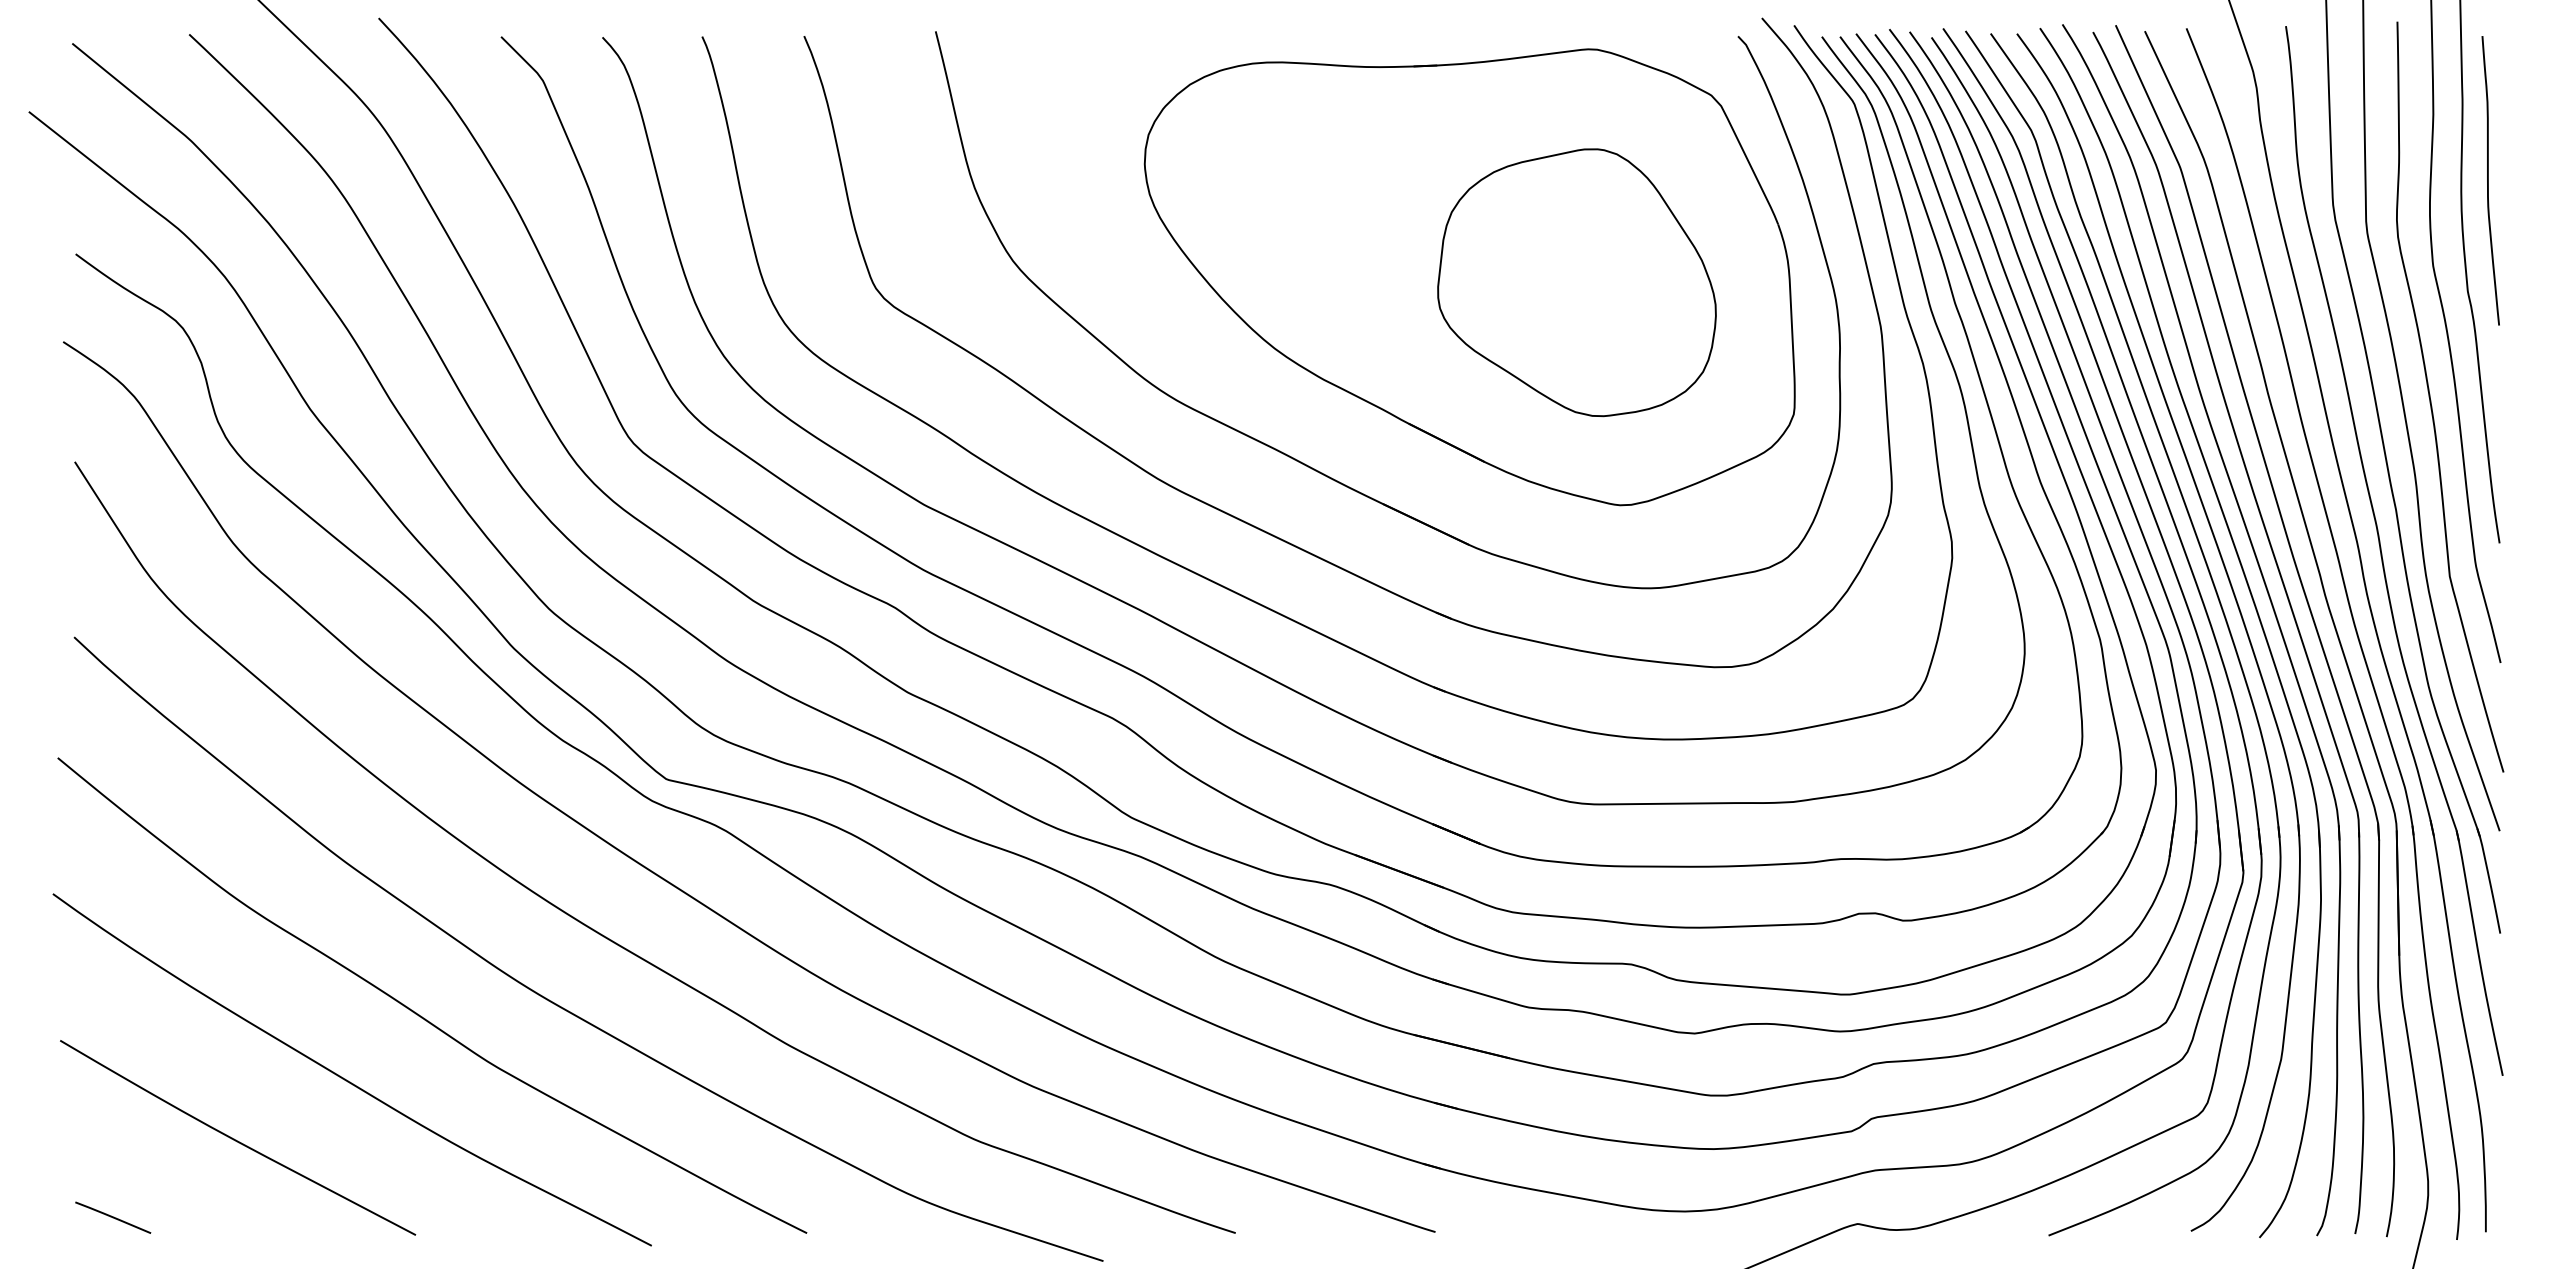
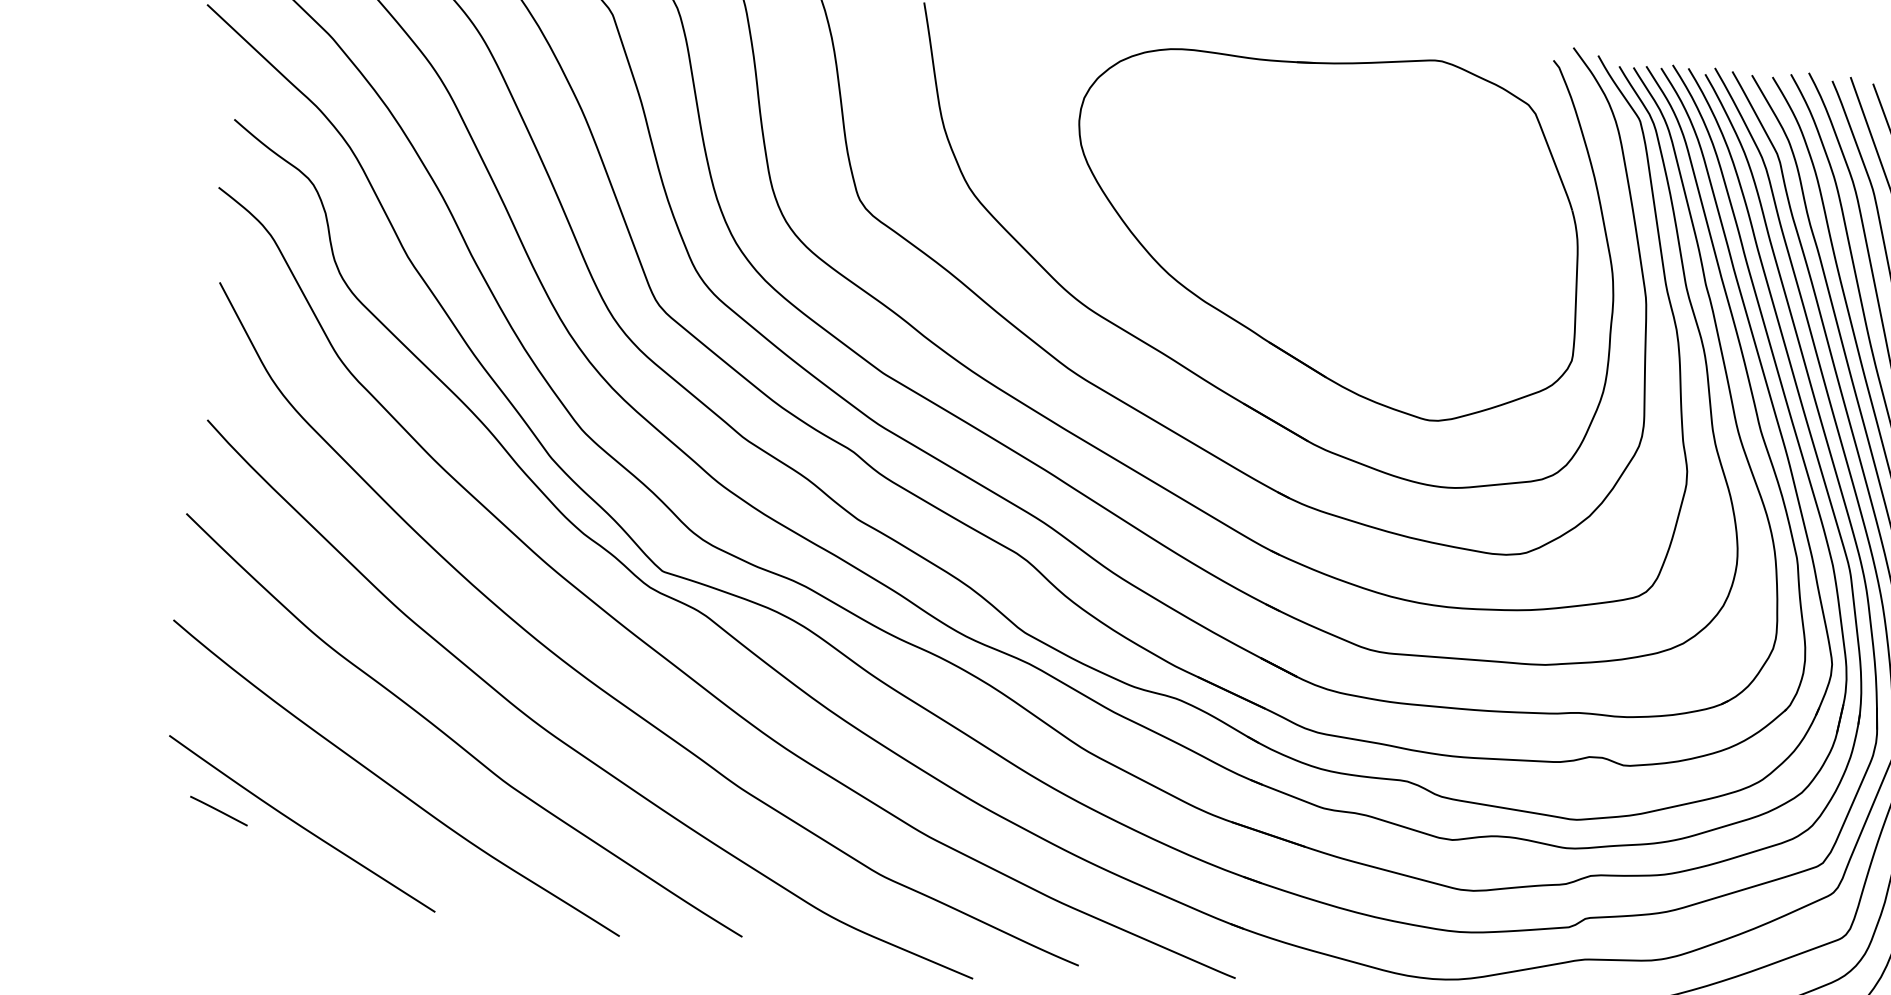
part: (1576, 282) -> (1410, 242), removed
line: (113, 1217) -> (219, 810), moved

